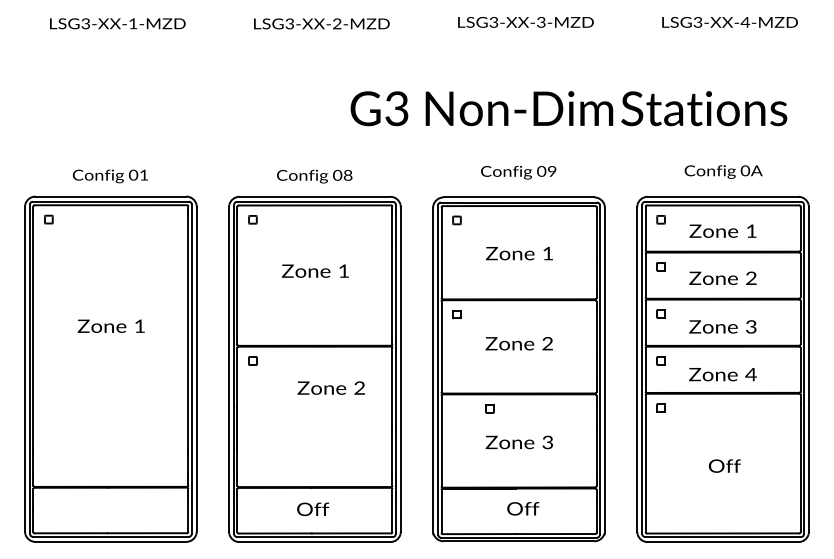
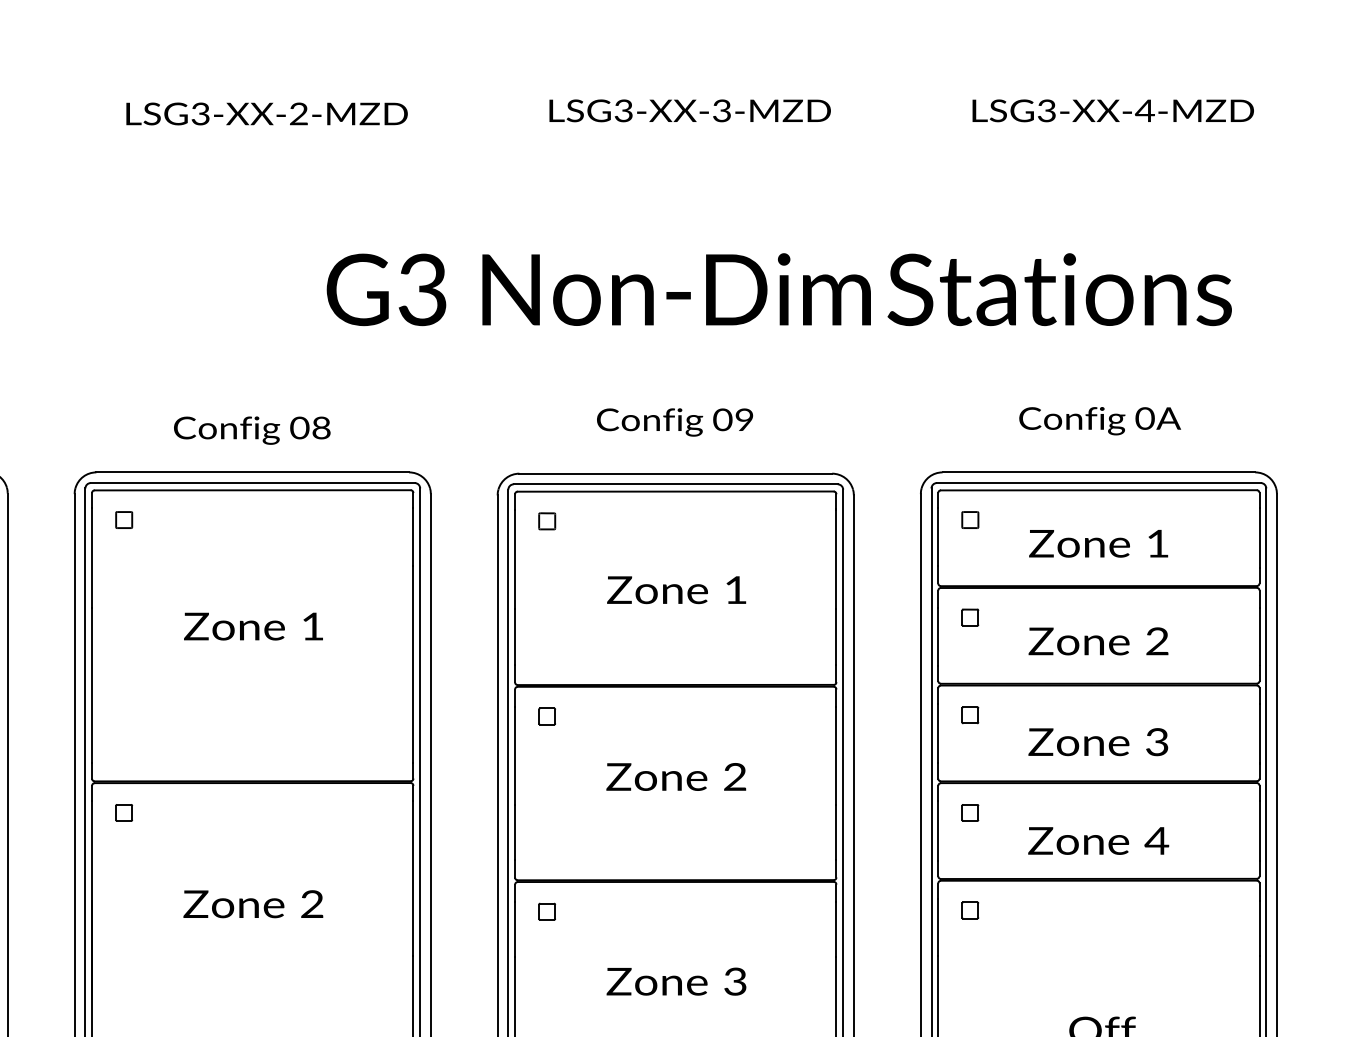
text: (330, 387) -> (251, 902), moved
part: (489, 408) -> (546, 911), moved

